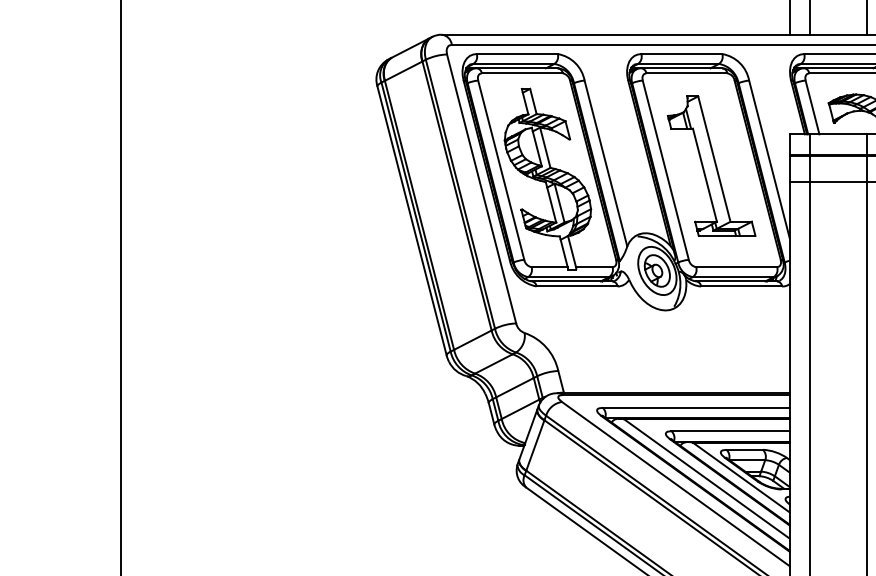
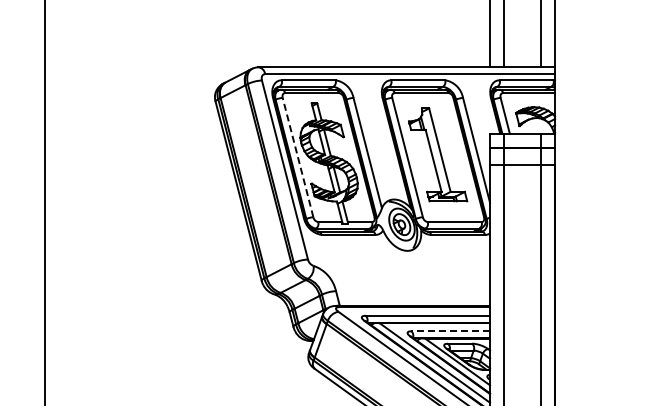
line: (501, 170) -> (298, 157), solid -> dashed
line: (730, 431) -> (450, 331), solid -> dashed

